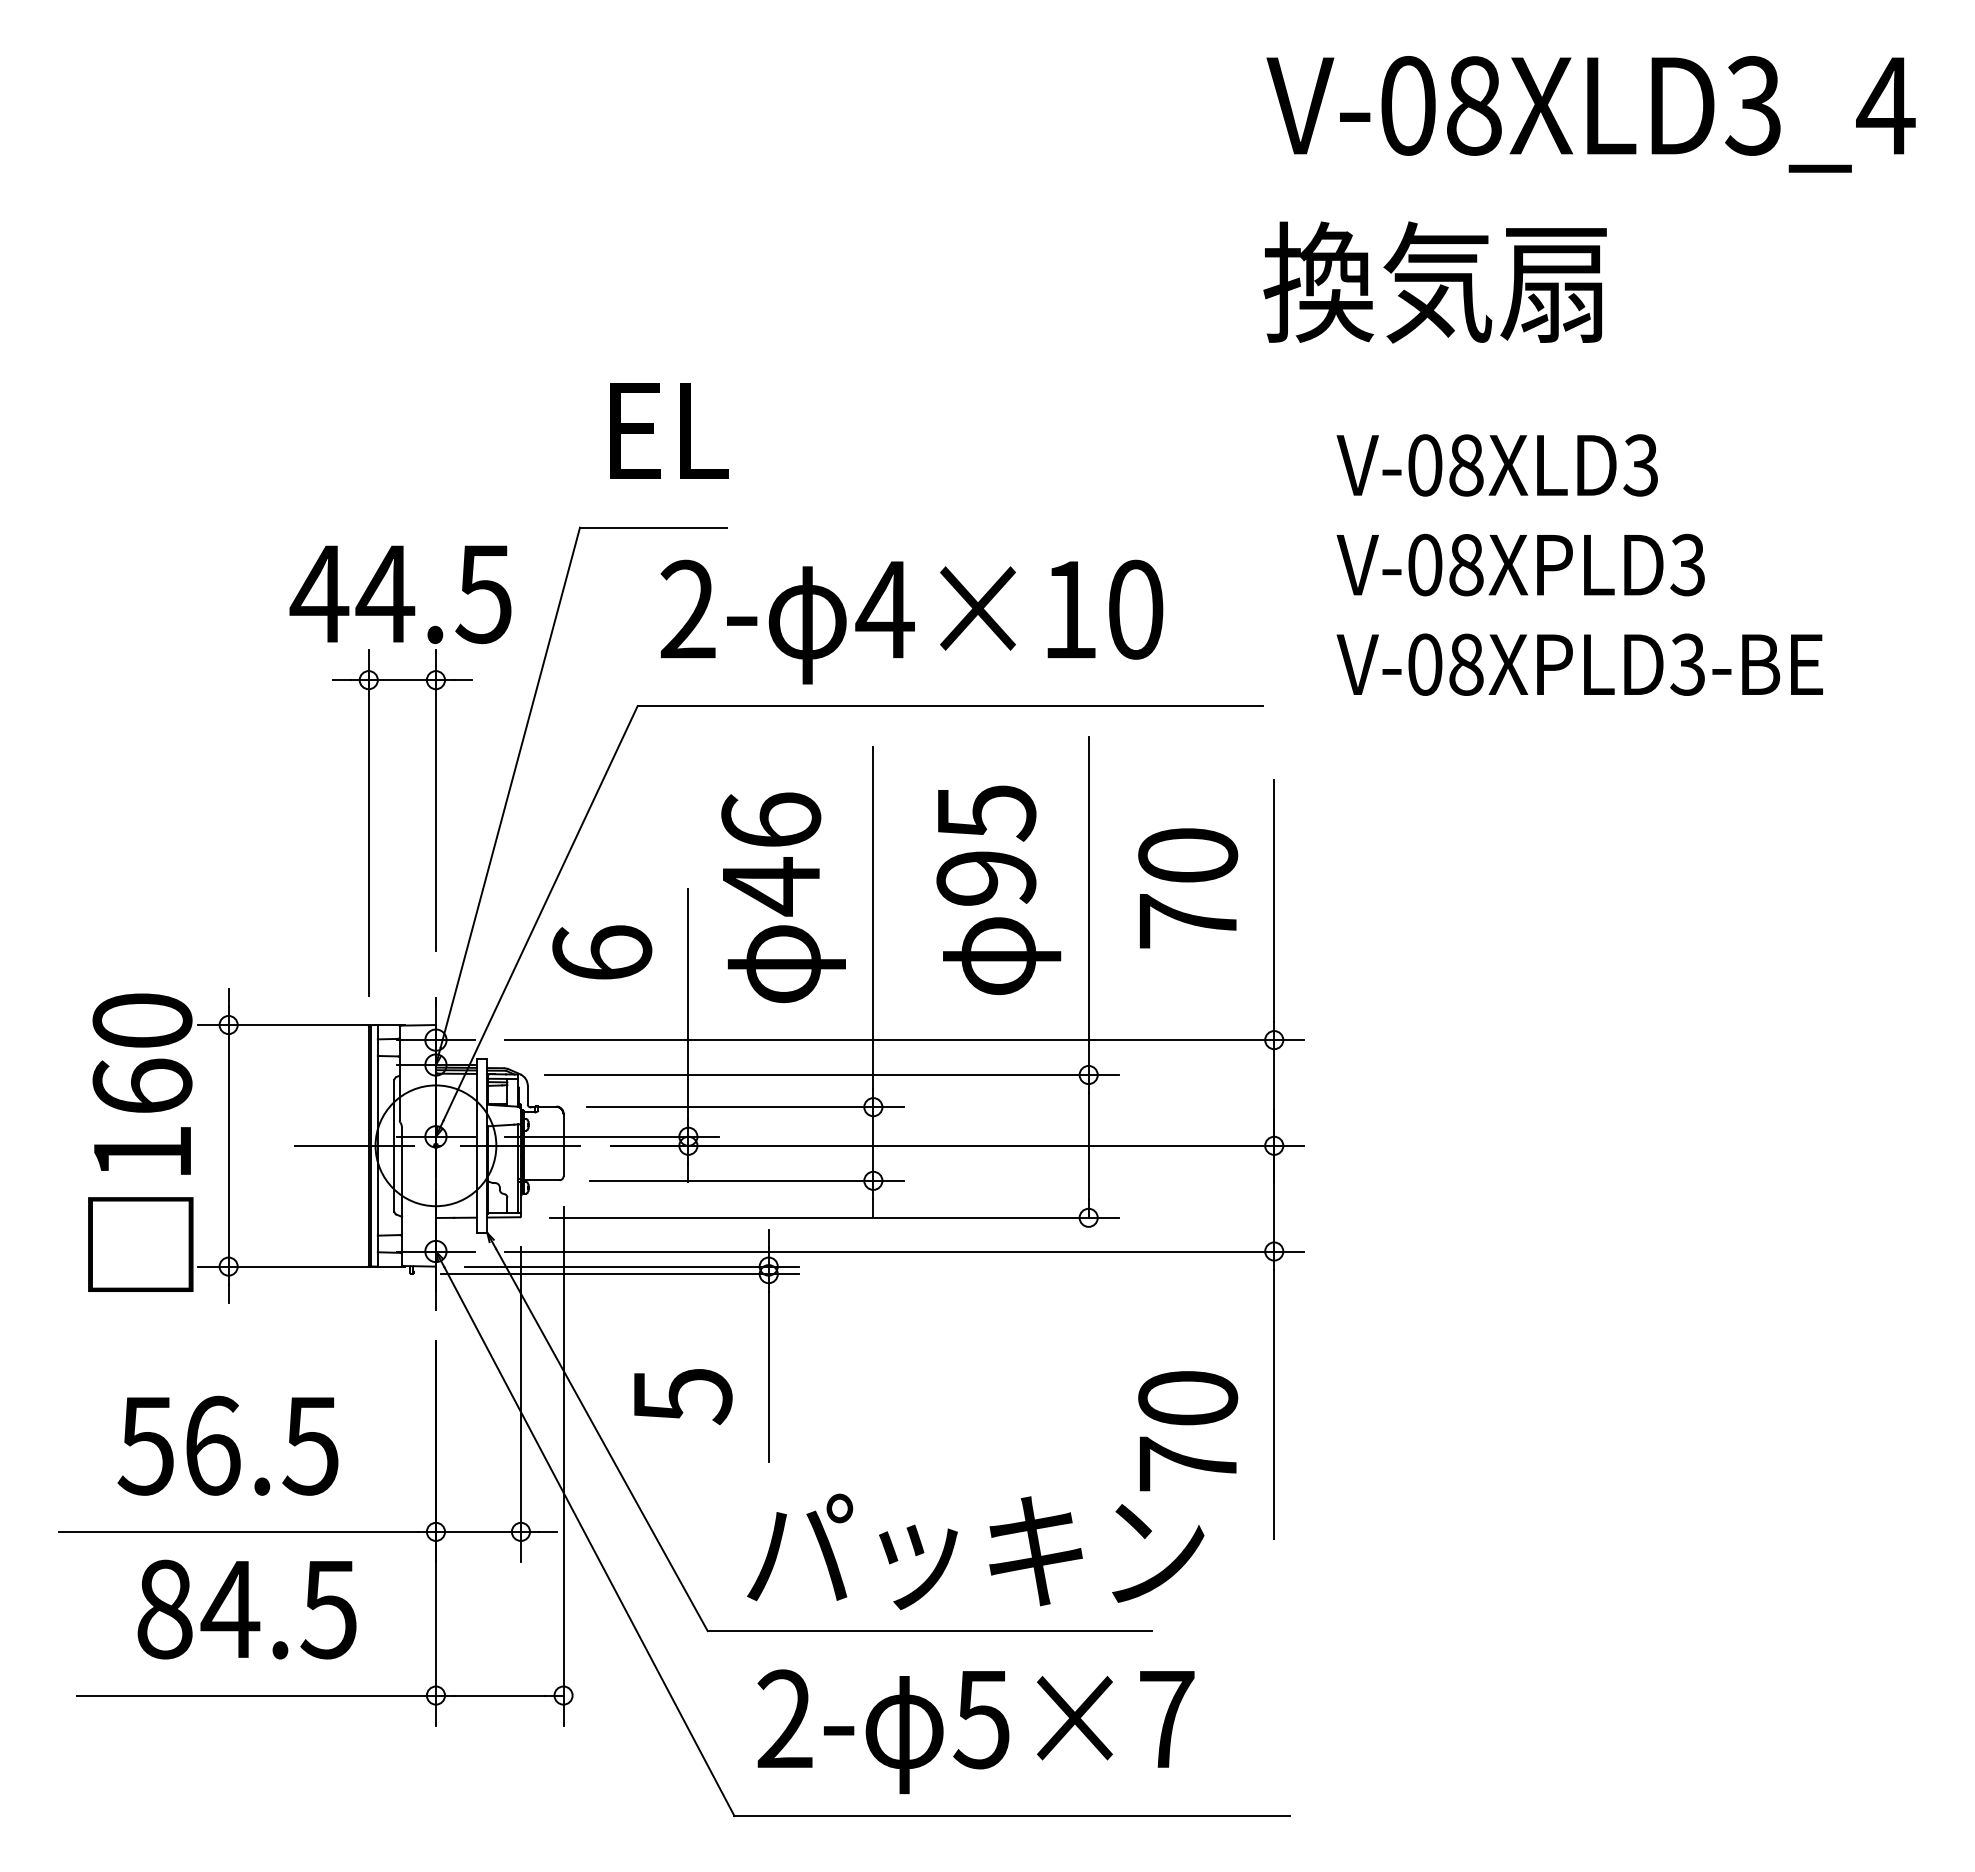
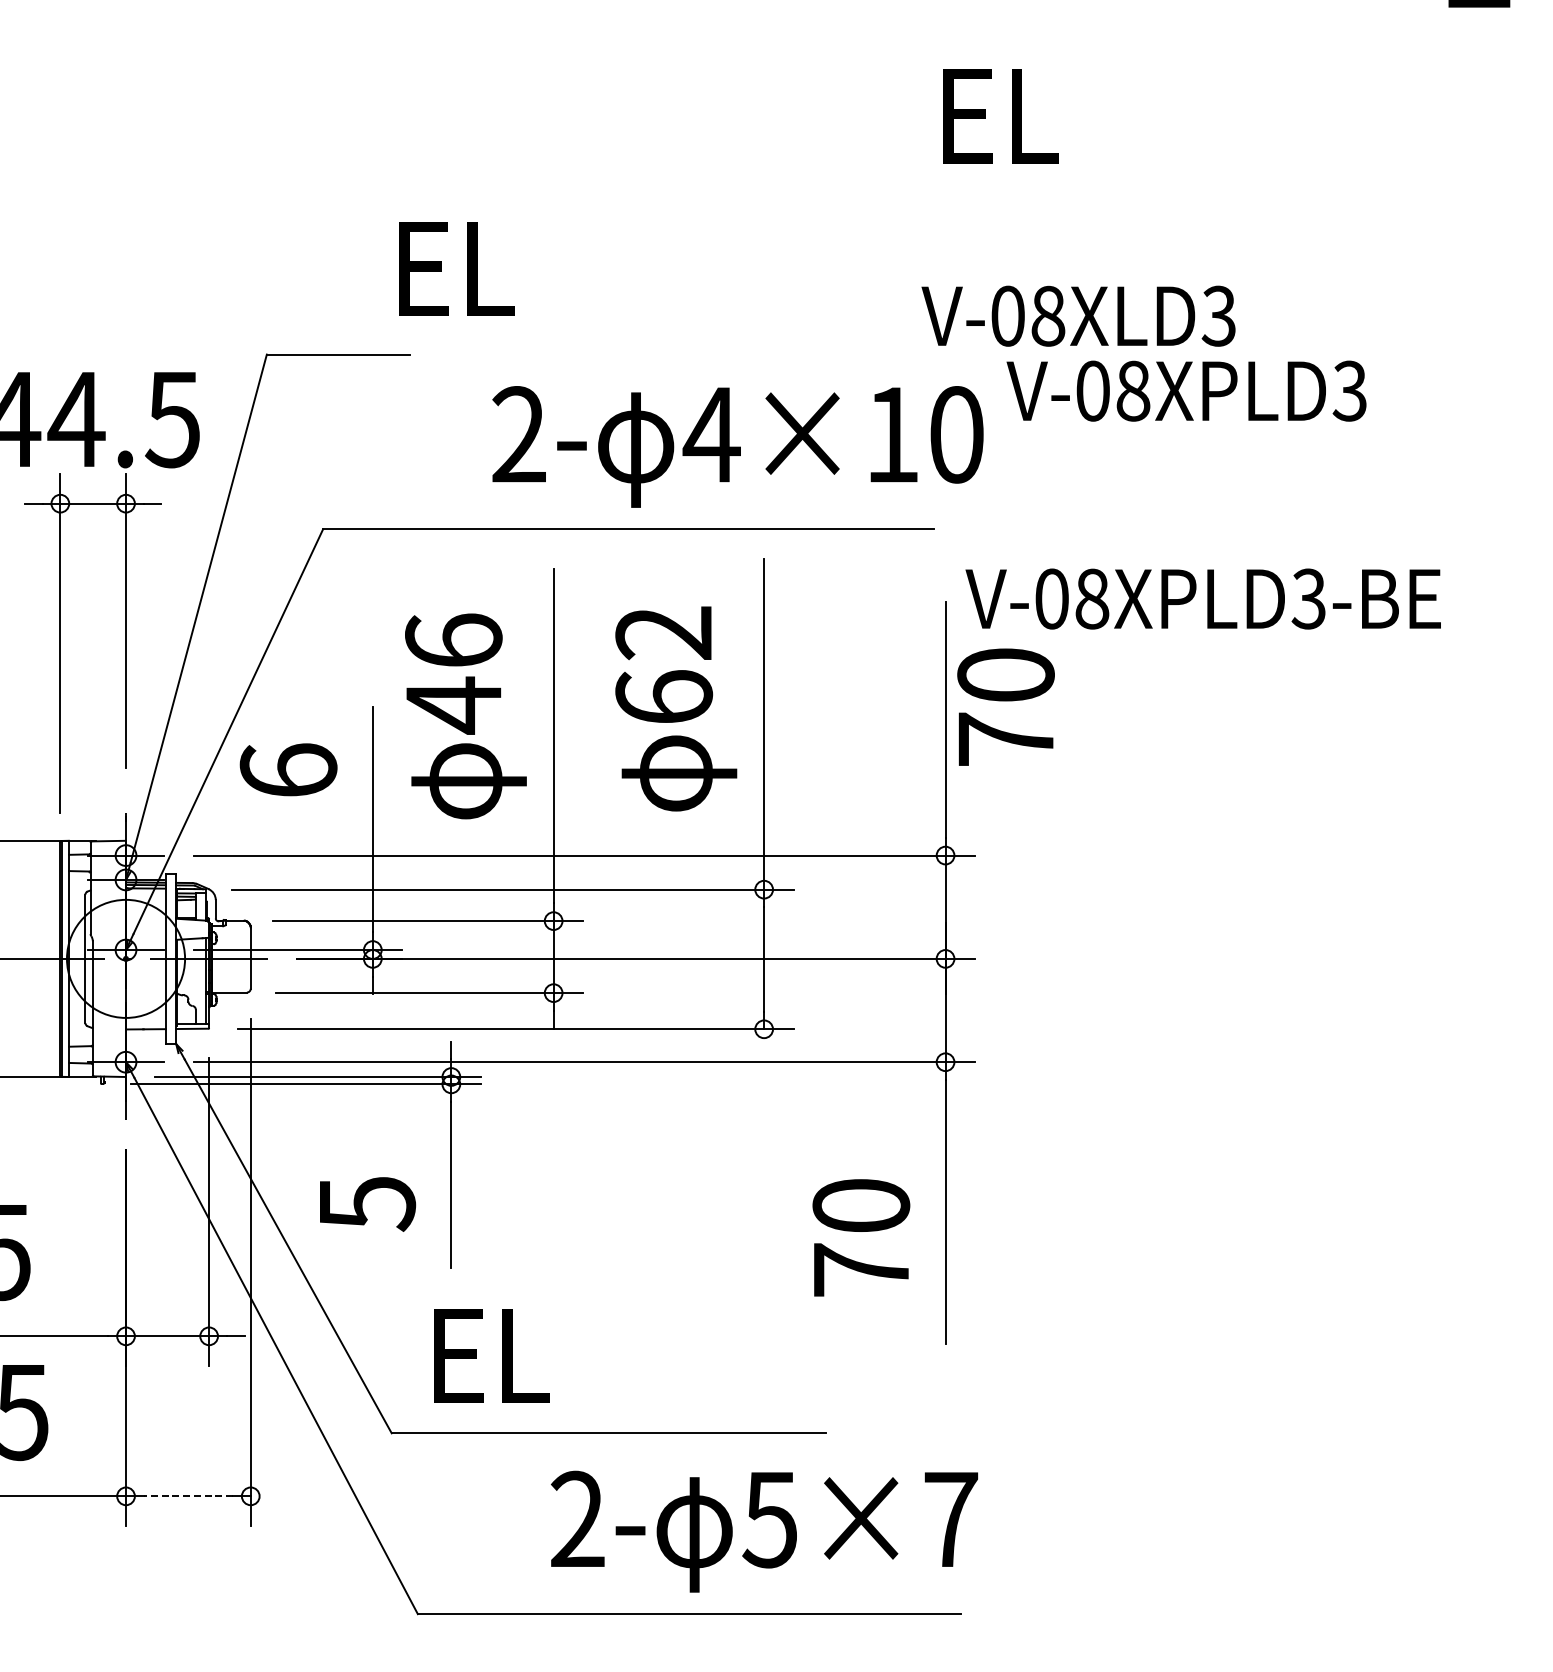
text: (1434, 282) -> (1102, 114), 換気扇 -> EL
text: (669, 430) -> (456, 268), moved
text: (1496, 465) -> (1077, 316), moved
text: (911, 621) -> (737, 446), moved
text: (1579, 664) -> (1202, 598), moved
text: (986, 845) -> (664, 665), 95 -> 62
text: (1188, 888) -> (1006, 707), moved
text: (975, 1551) -> (653, 1355), パッキン -> EL
line: (499, 1695) -> (188, 1496), solid -> dashed
text: (975, 1731) -> (763, 1531), moved

